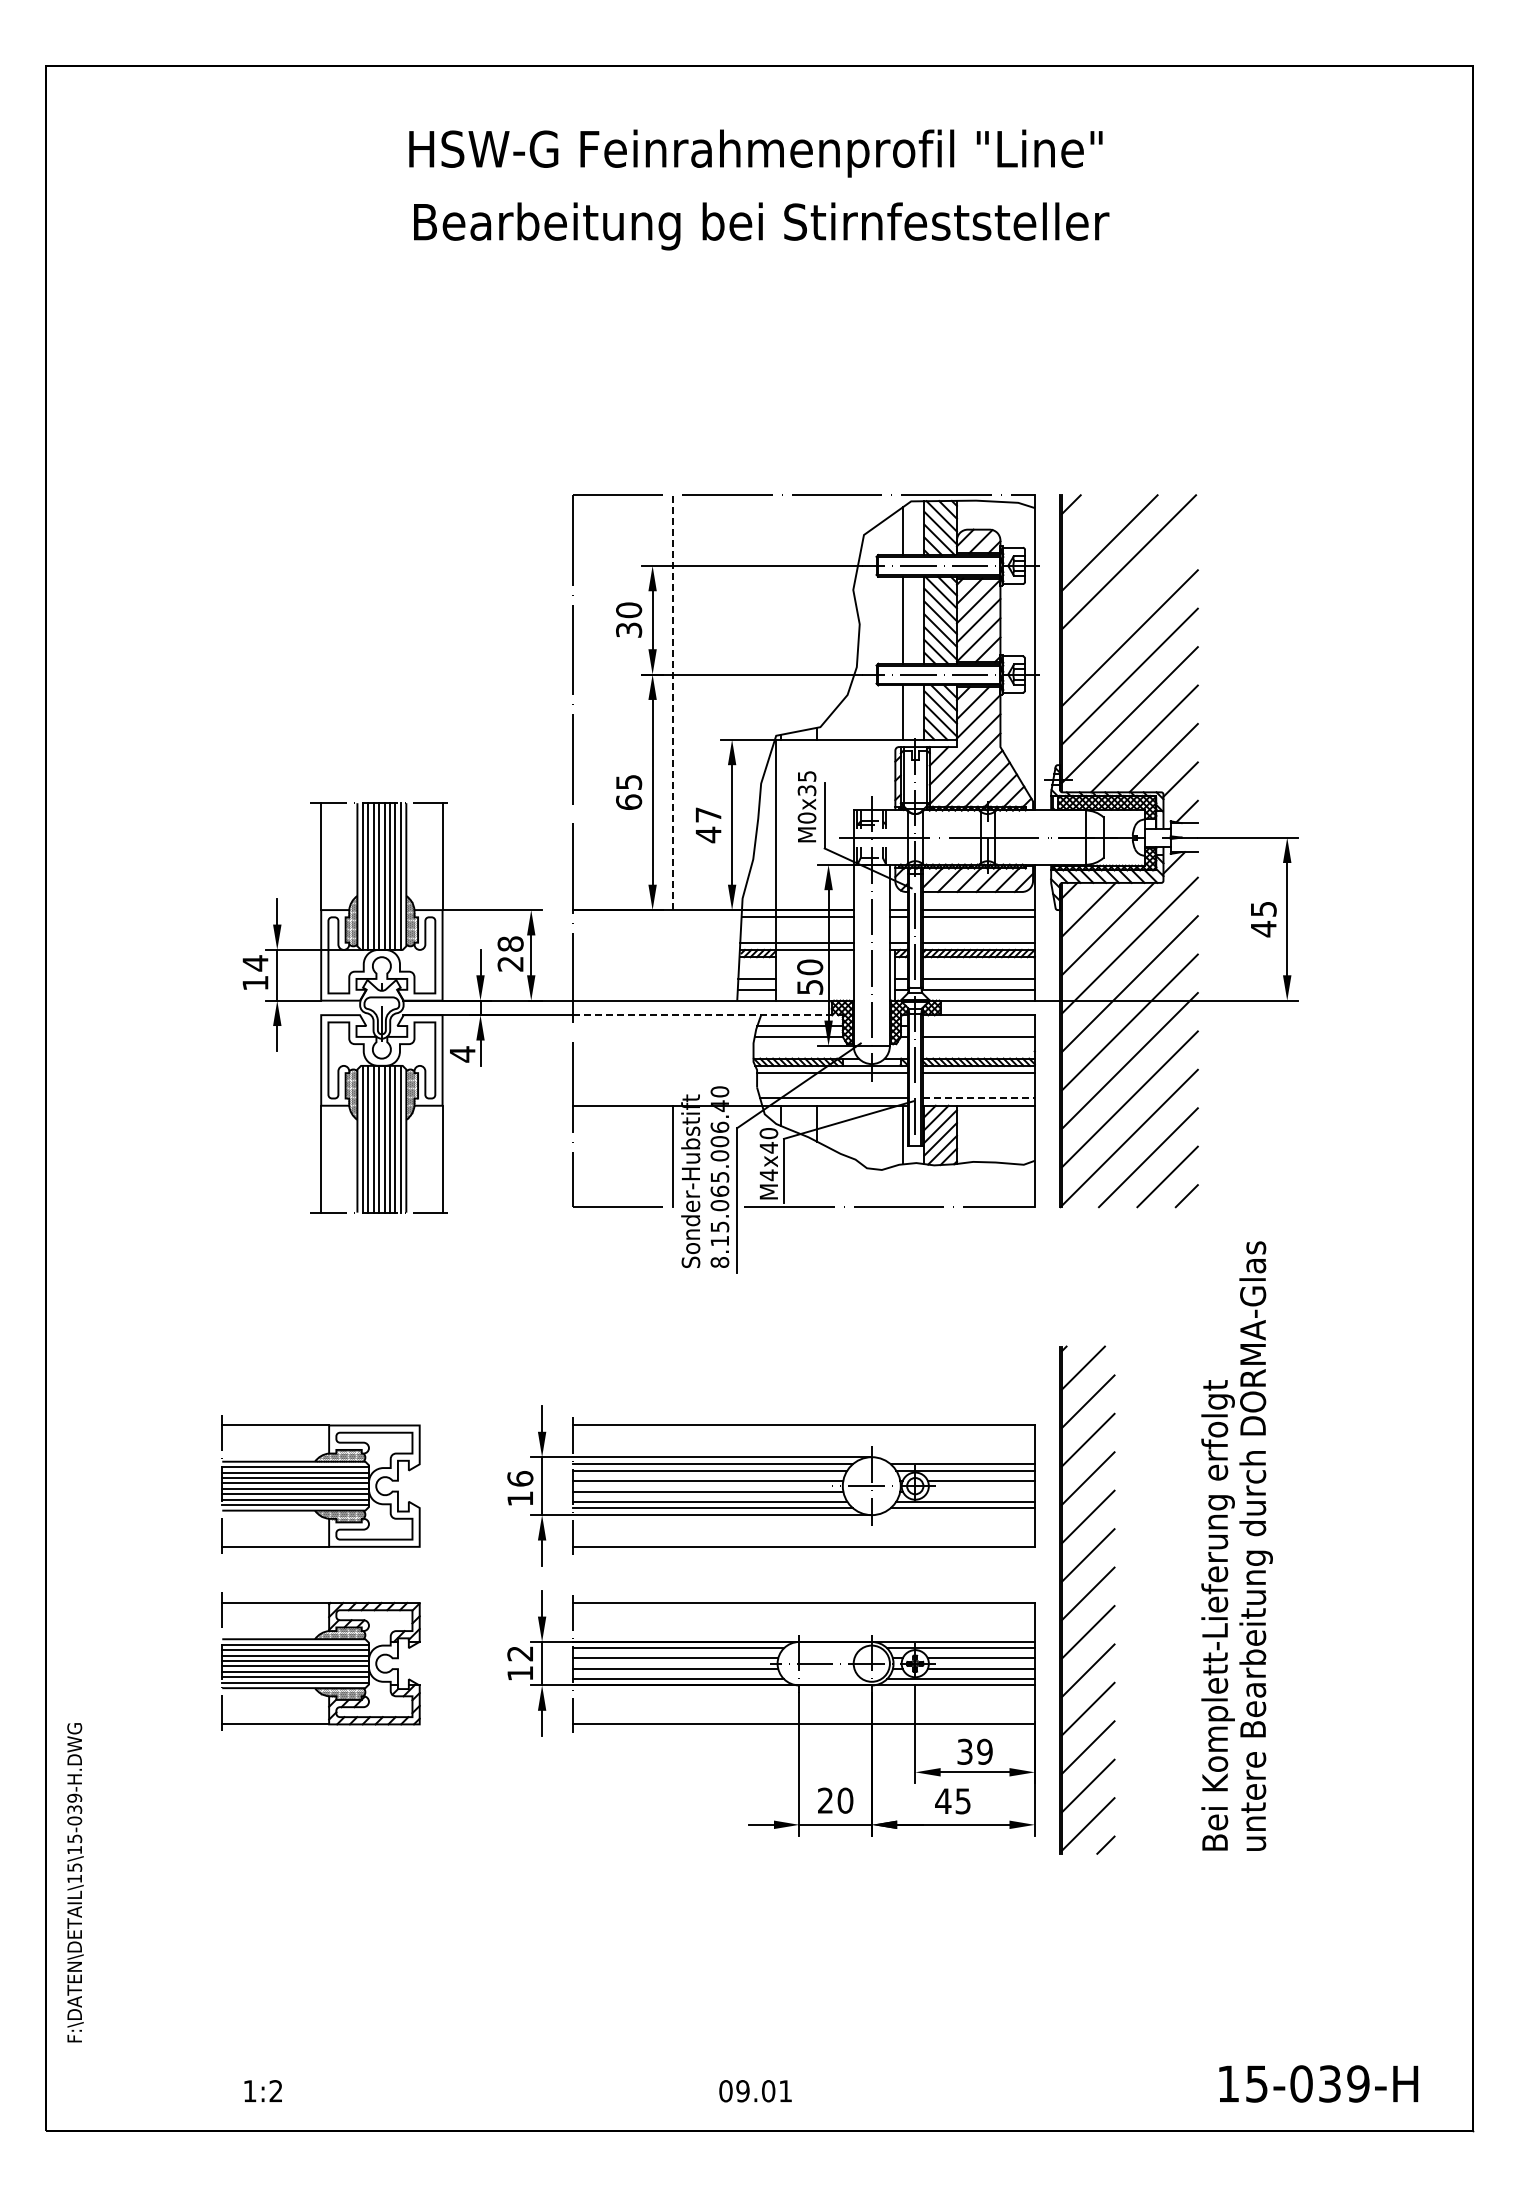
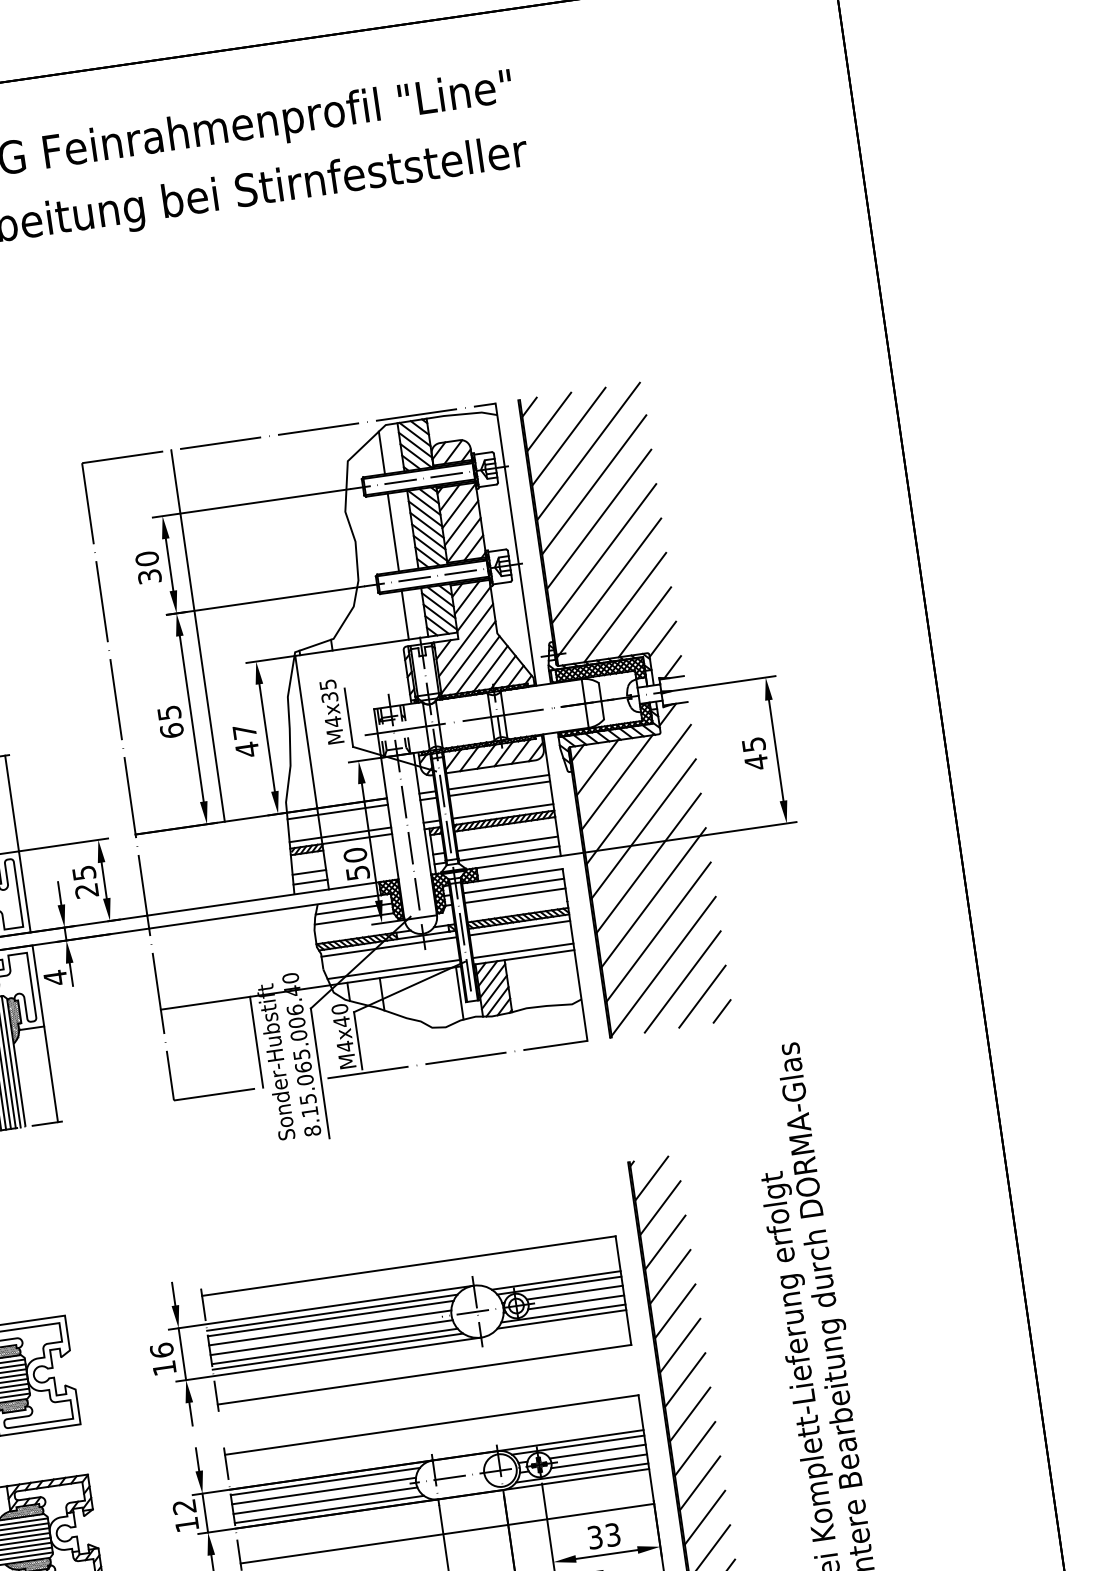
line: (1090, 523) -> (549, 421), added
line: (1129, 599) -> (593, 484), added
line: (672, 702) -> (198, 635), dashed -> solid
text: (806, 818) -> (332, 722), M0x35 -> M4x35
text: (510, 943) -> (84, 872), 28 -> 25
line: (707, 1015) -> (269, 911), dashed -> solid
line: (978, 1026) -> (513, 886), added
line: (979, 1098) -> (523, 950), dashed -> solid
line: (980, 1491) -> (575, 1302), added
text: (984, 1751) -> (612, 1534), 39 -> 33

